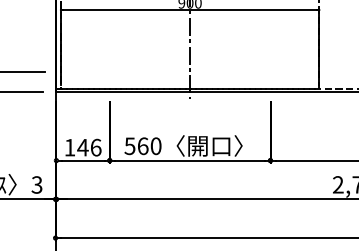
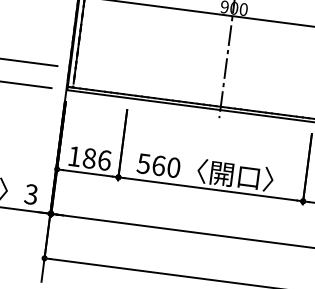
text: (82, 147) -> (89, 158), 146 -> 186

